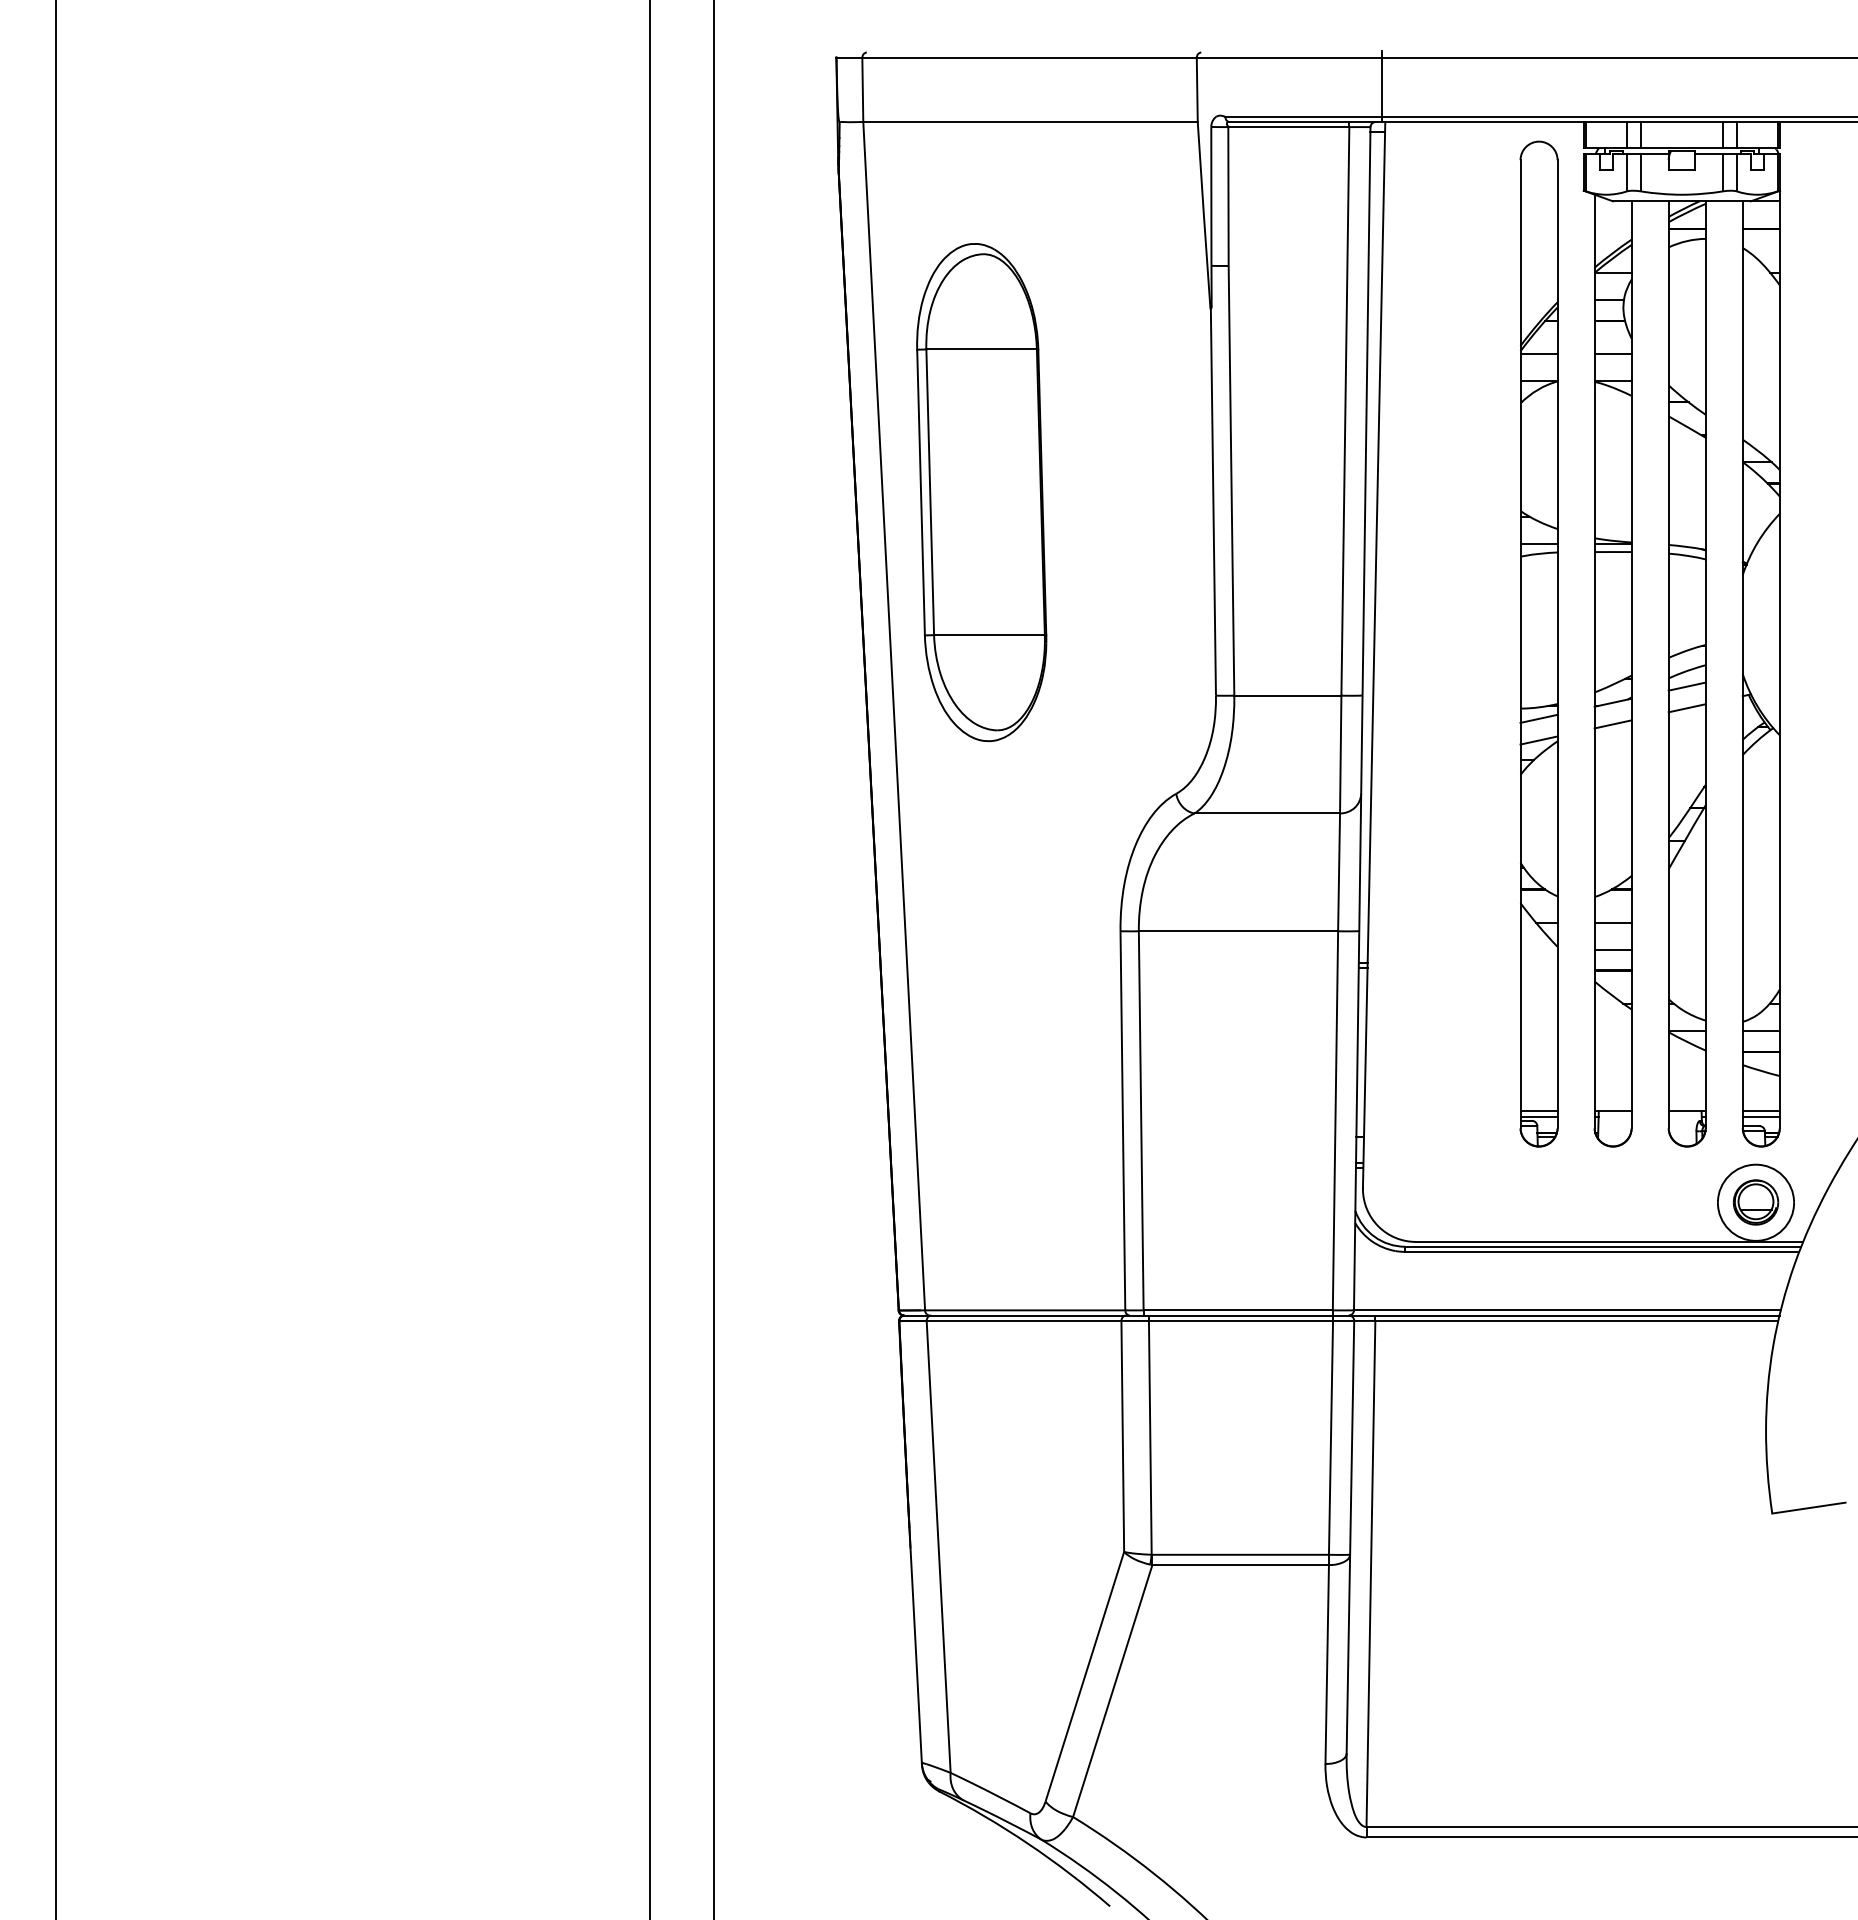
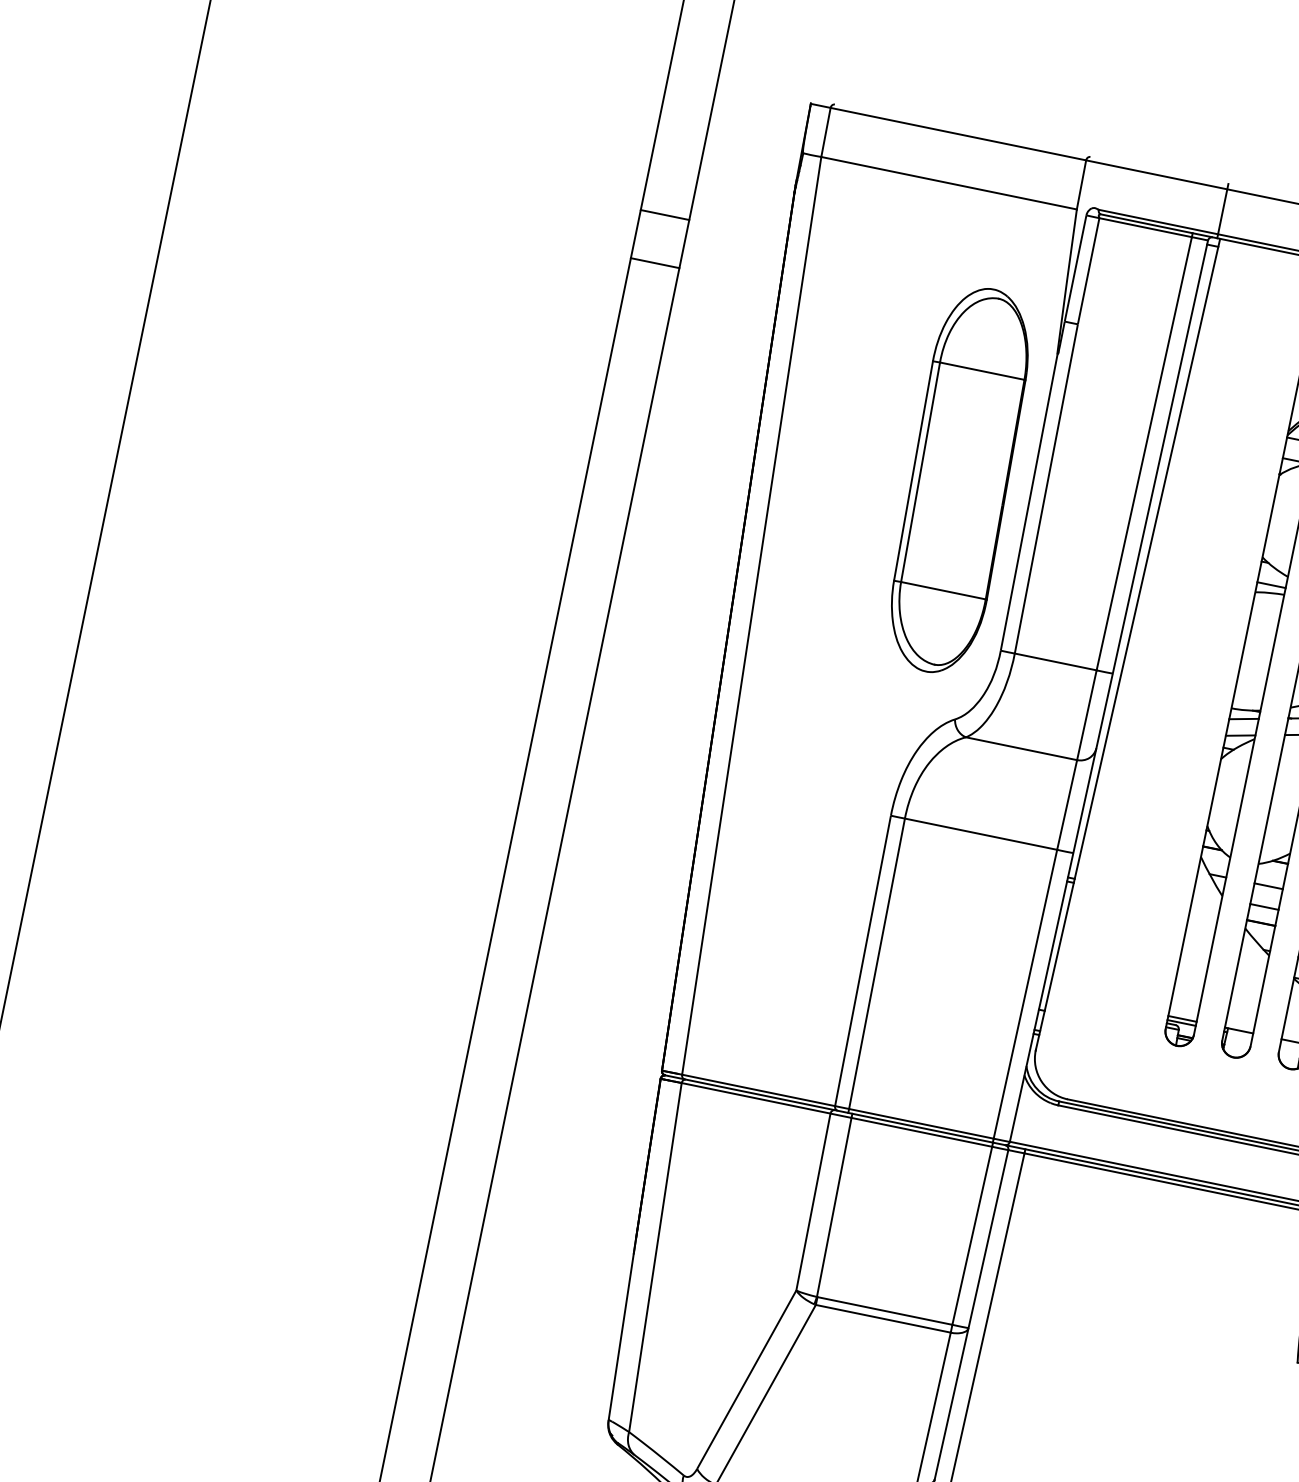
line: (681, 235) -> (664, 215), added
line: (681, 298) -> (654, 263), added
part: (981, 492) -> (959, 480), moved

